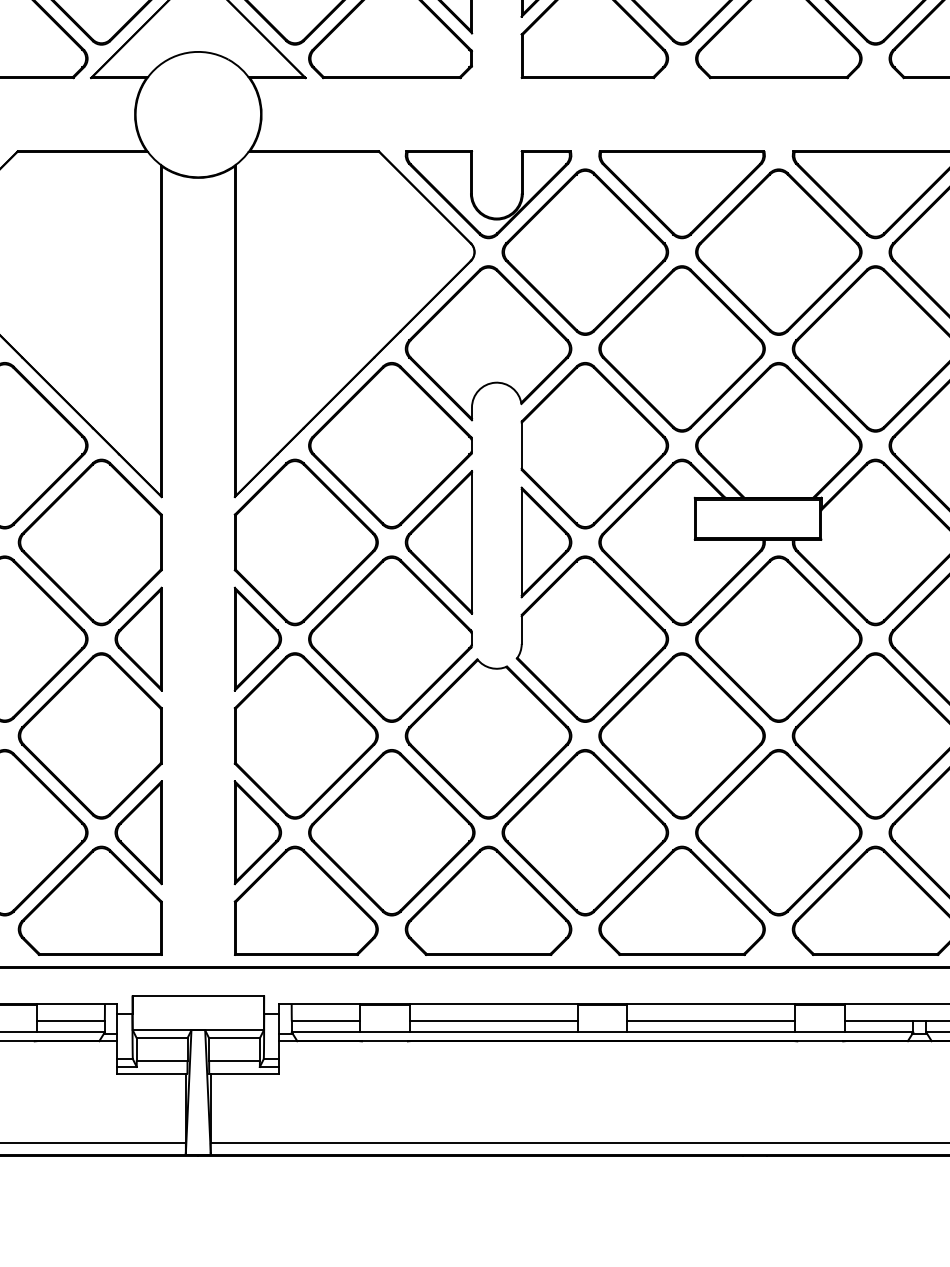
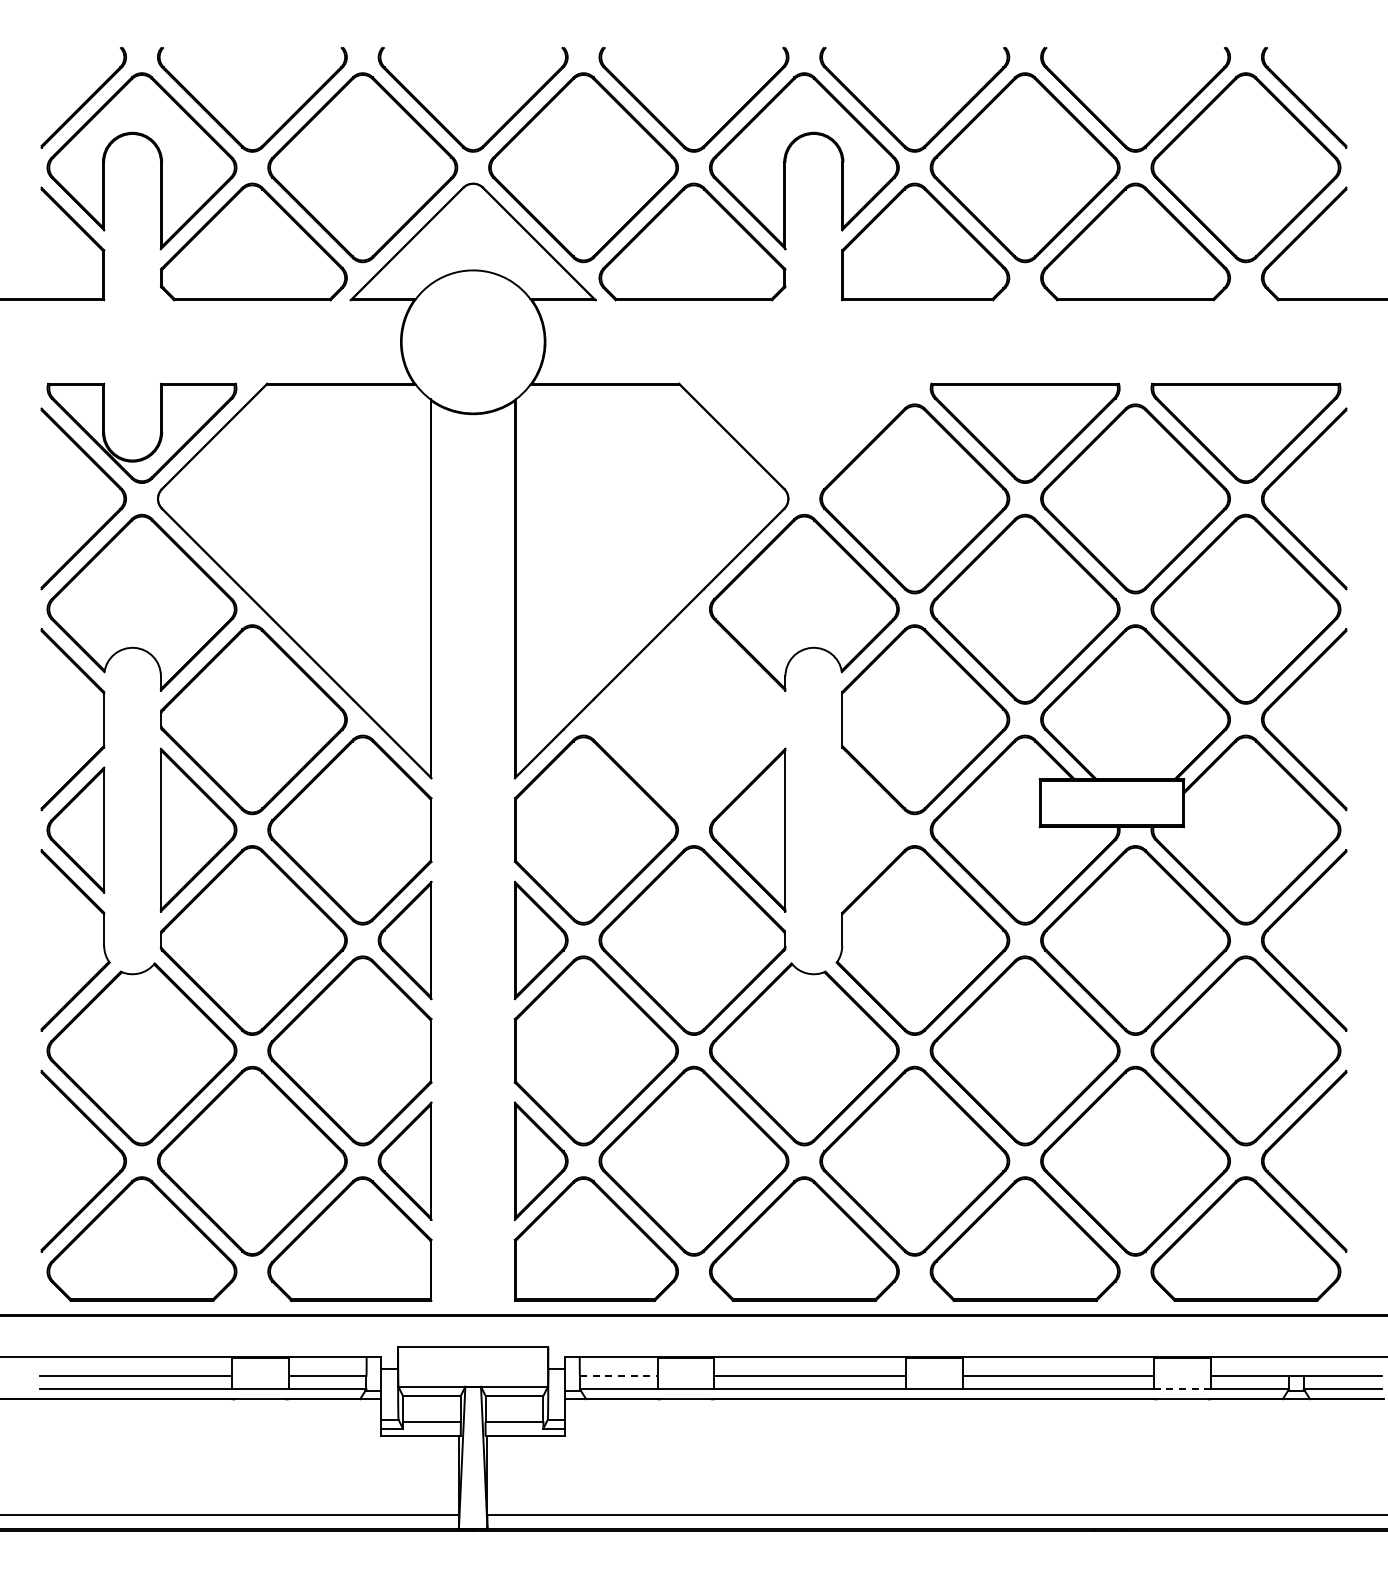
part: (472, 193) -> (786, 432), removed
part: (390, 445) -> (692, 719), removed
part: (546, 541) -> (870, 829), removed
line: (325, 1021) -> (618, 1376), solid -> dashed
line: (819, 1032) -> (1182, 1389), solid -> dashed

